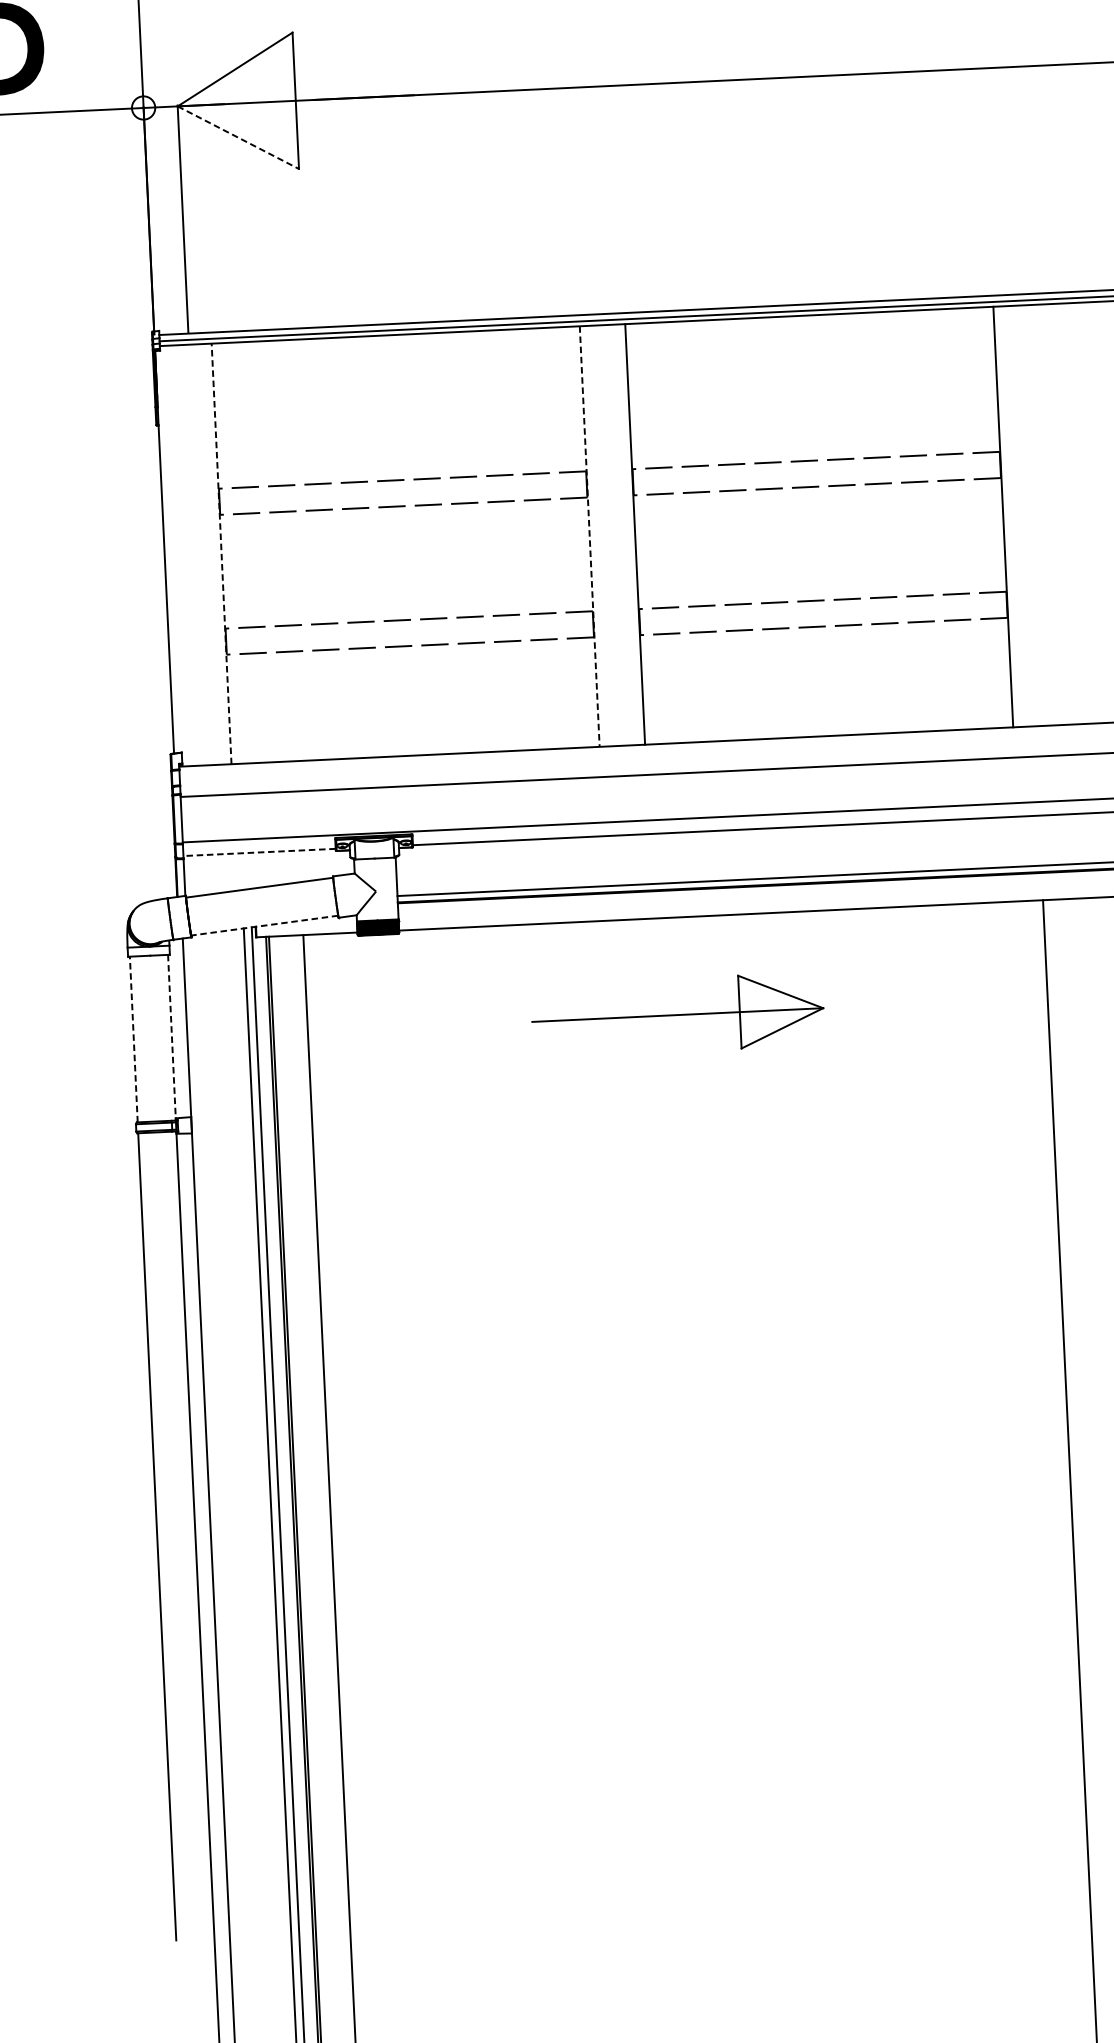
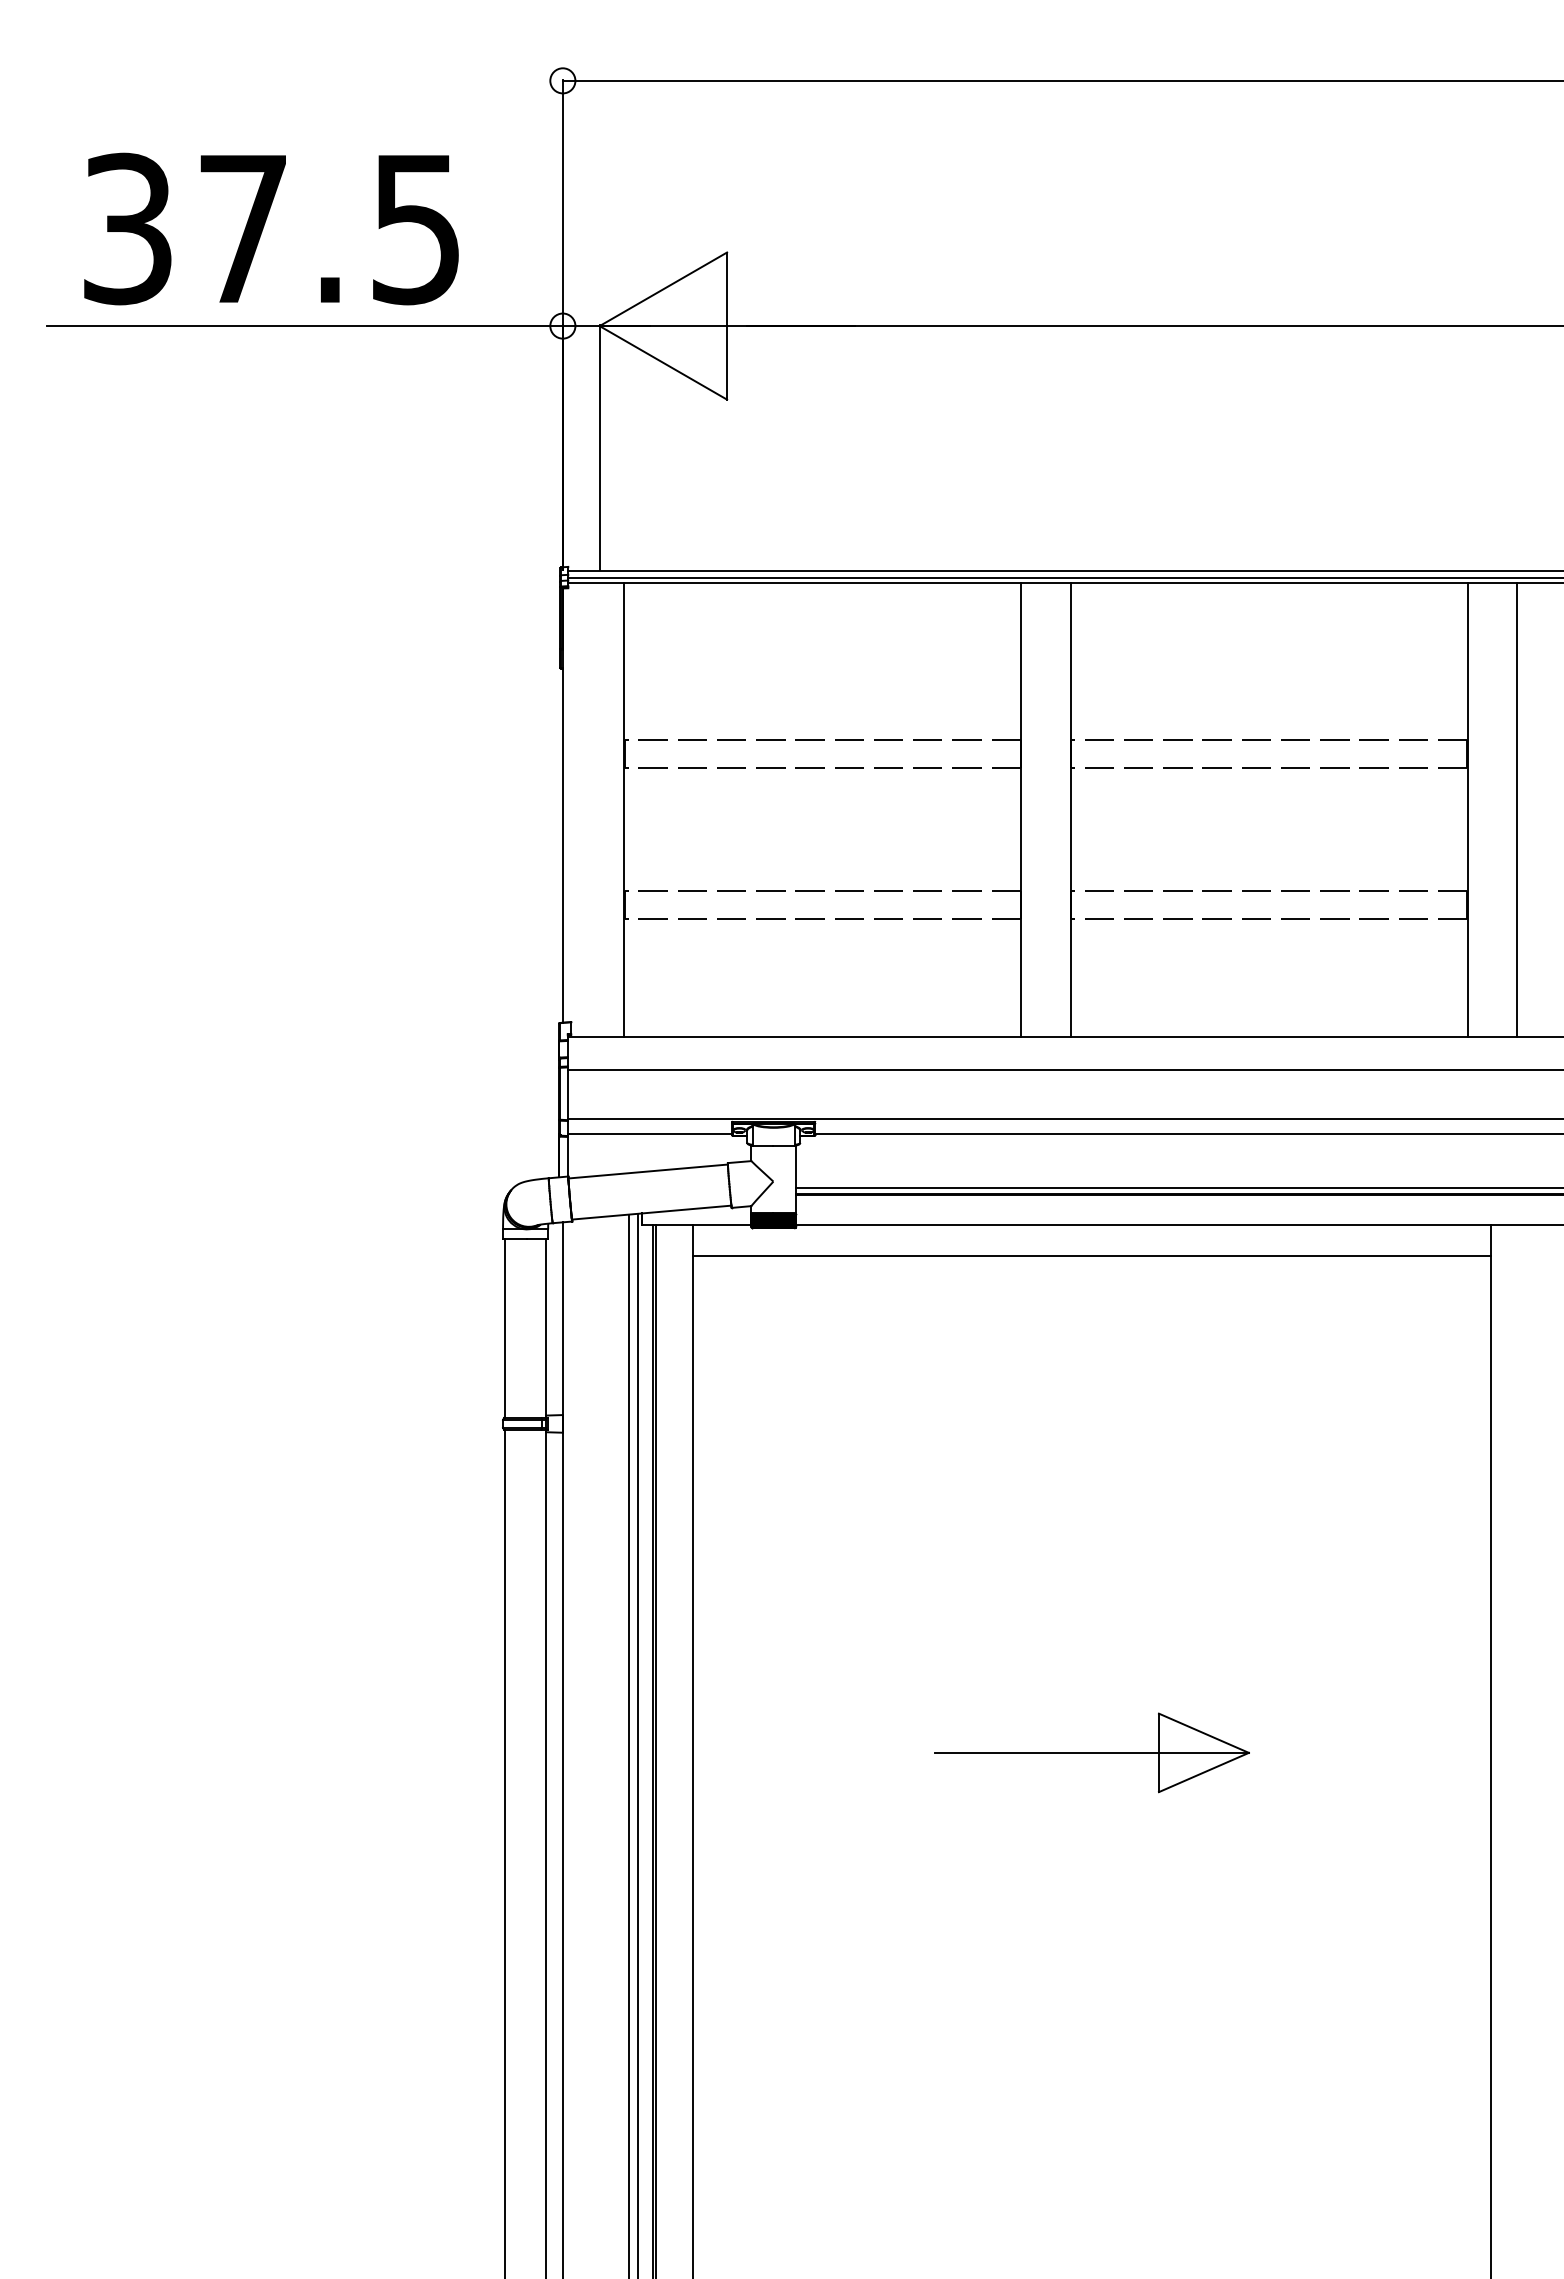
line: (238, 137) -> (663, 362), dashed -> solid
line: (1048, 515) -> (1516, 810), added
line: (589, 536) -> (1021, 810), dashed -> solid
line: (221, 554) -> (624, 810), dashed -> solid
line: (259, 852) -> (649, 1133), dashed -> solid
line: (264, 925) -> (651, 1212), dashed -> solid
line: (674, 947) -> (1091, 1256), added
part: (677, 1014) -> (1091, 1752), moved
line: (172, 1038) -> (546, 1329), dashed -> solid
line: (134, 1039) -> (505, 1328), dashed -> solid

